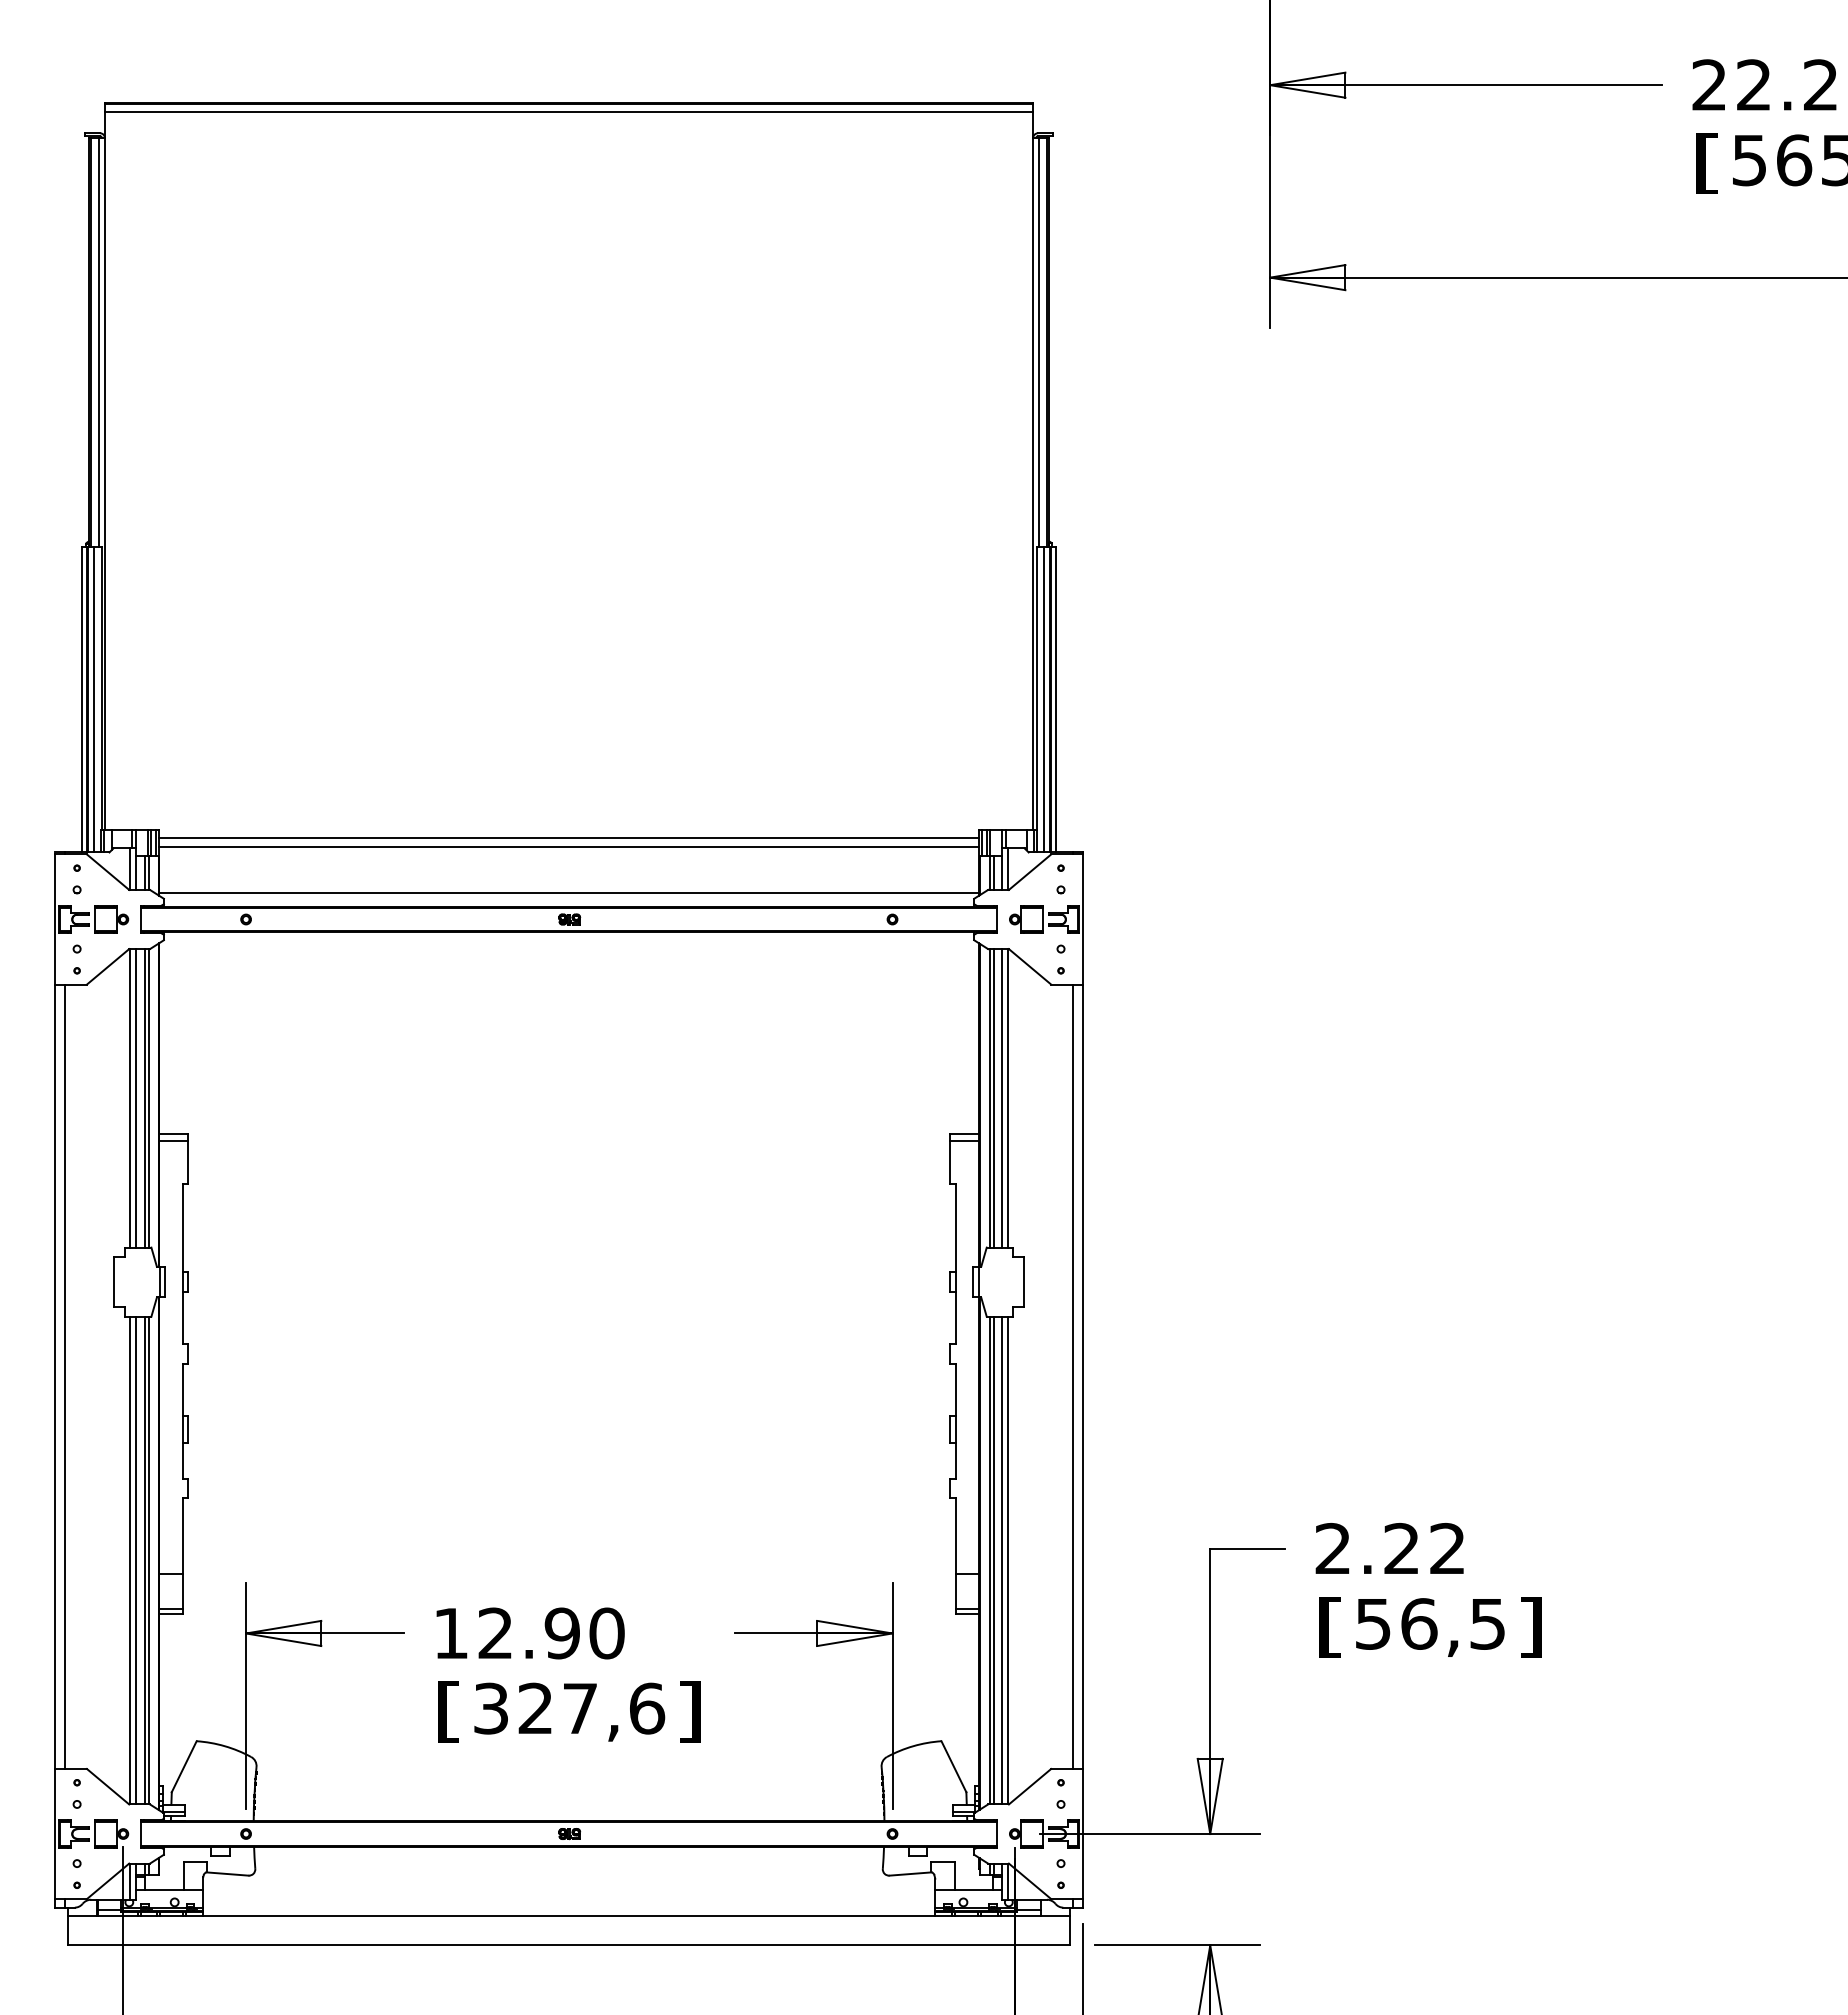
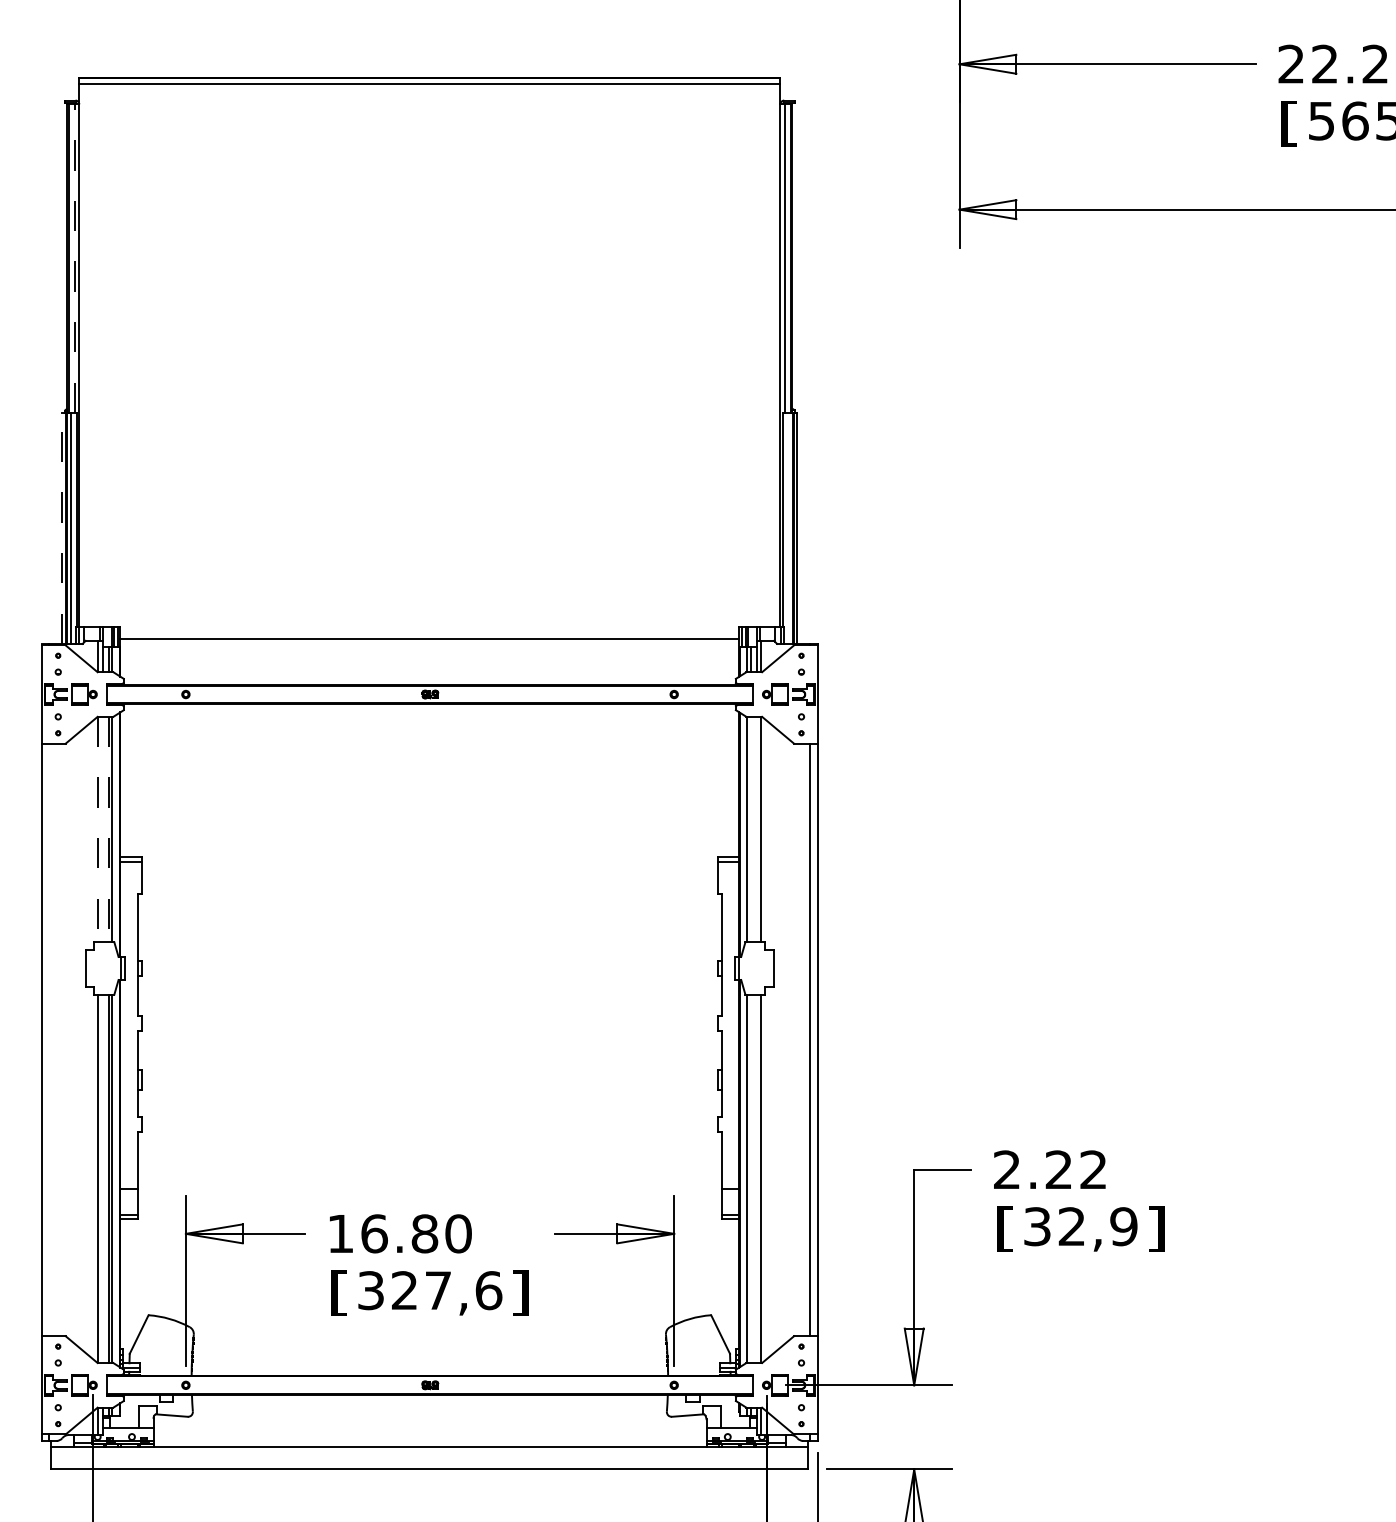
line: (99, 341) -> (75, 257), solid -> dashed
line: (82, 699) -> (62, 528), solid -> dashed
line: (1043, 699) -> (788, 528), removed
line: (568, 838) -> (429, 633), removed
line: (568, 892) -> (429, 674), removed
line: (130, 1098) -> (98, 829), solid -> dashed
line: (136, 1098) -> (103, 829), removed
line: (144, 1098) -> (109, 829), solid -> dashed
line: (993, 1098) -> (750, 829), removed
line: (1002, 1098) -> (757, 829), removed
line: (65, 1376) -> (49, 1039), removed
line: (136, 1560) -> (103, 1178), removed
line: (993, 1560) -> (750, 1178), removed
line: (1002, 1560) -> (757, 1178), removed
text: (1430, 1623) -> (1080, 1226), 56,5 -> 32,9
text: (529, 1633) -> (399, 1233), 12.90 -> 16.80

